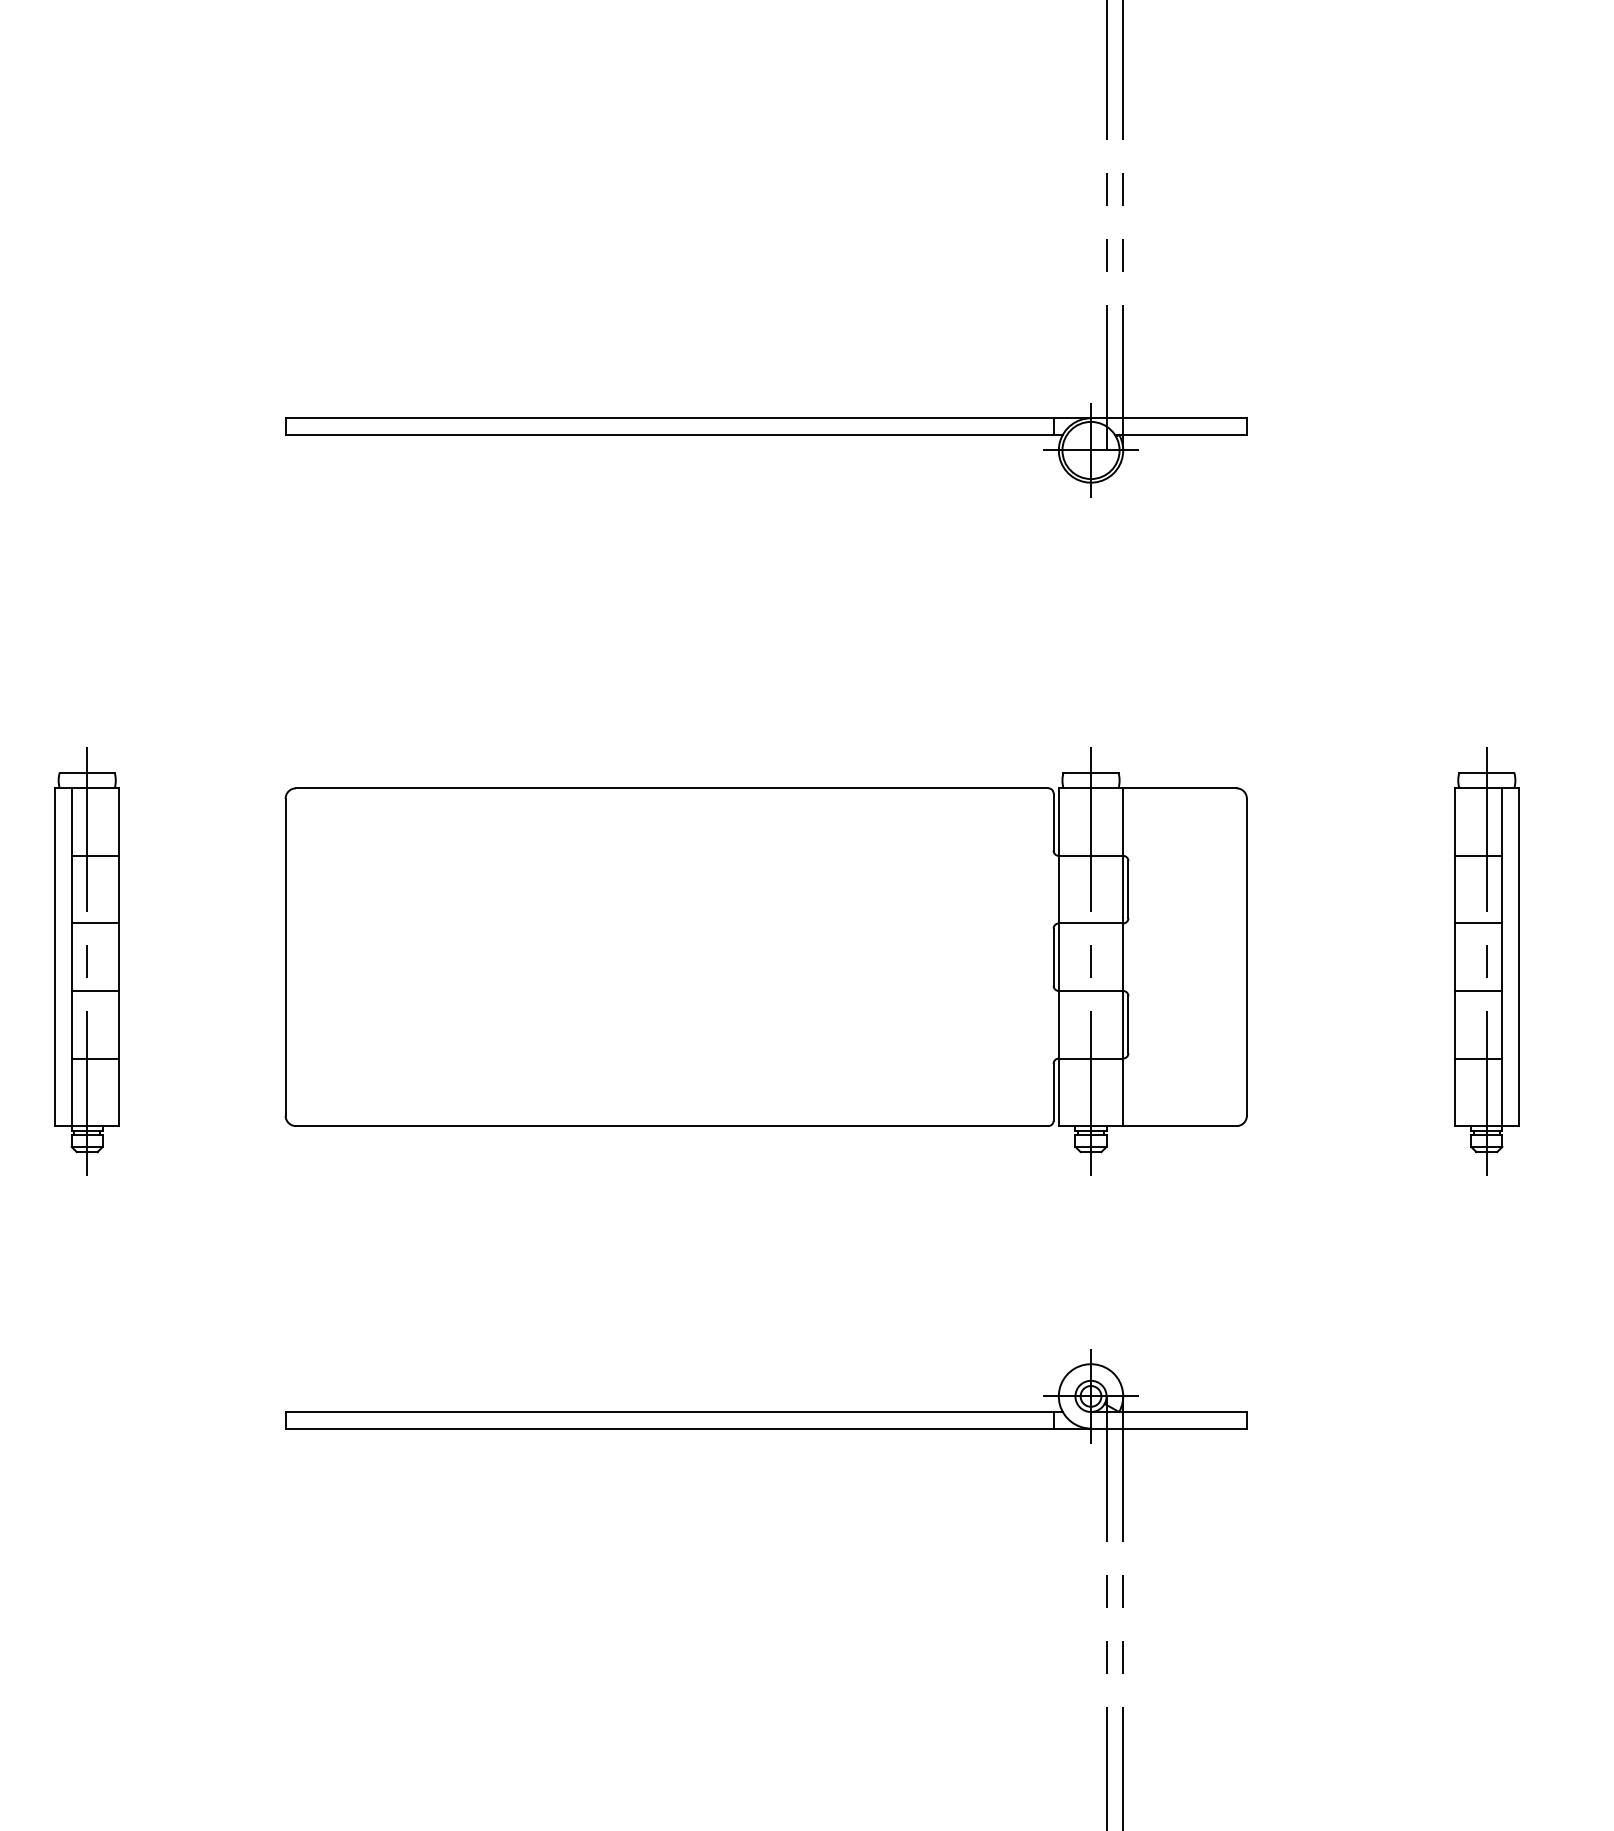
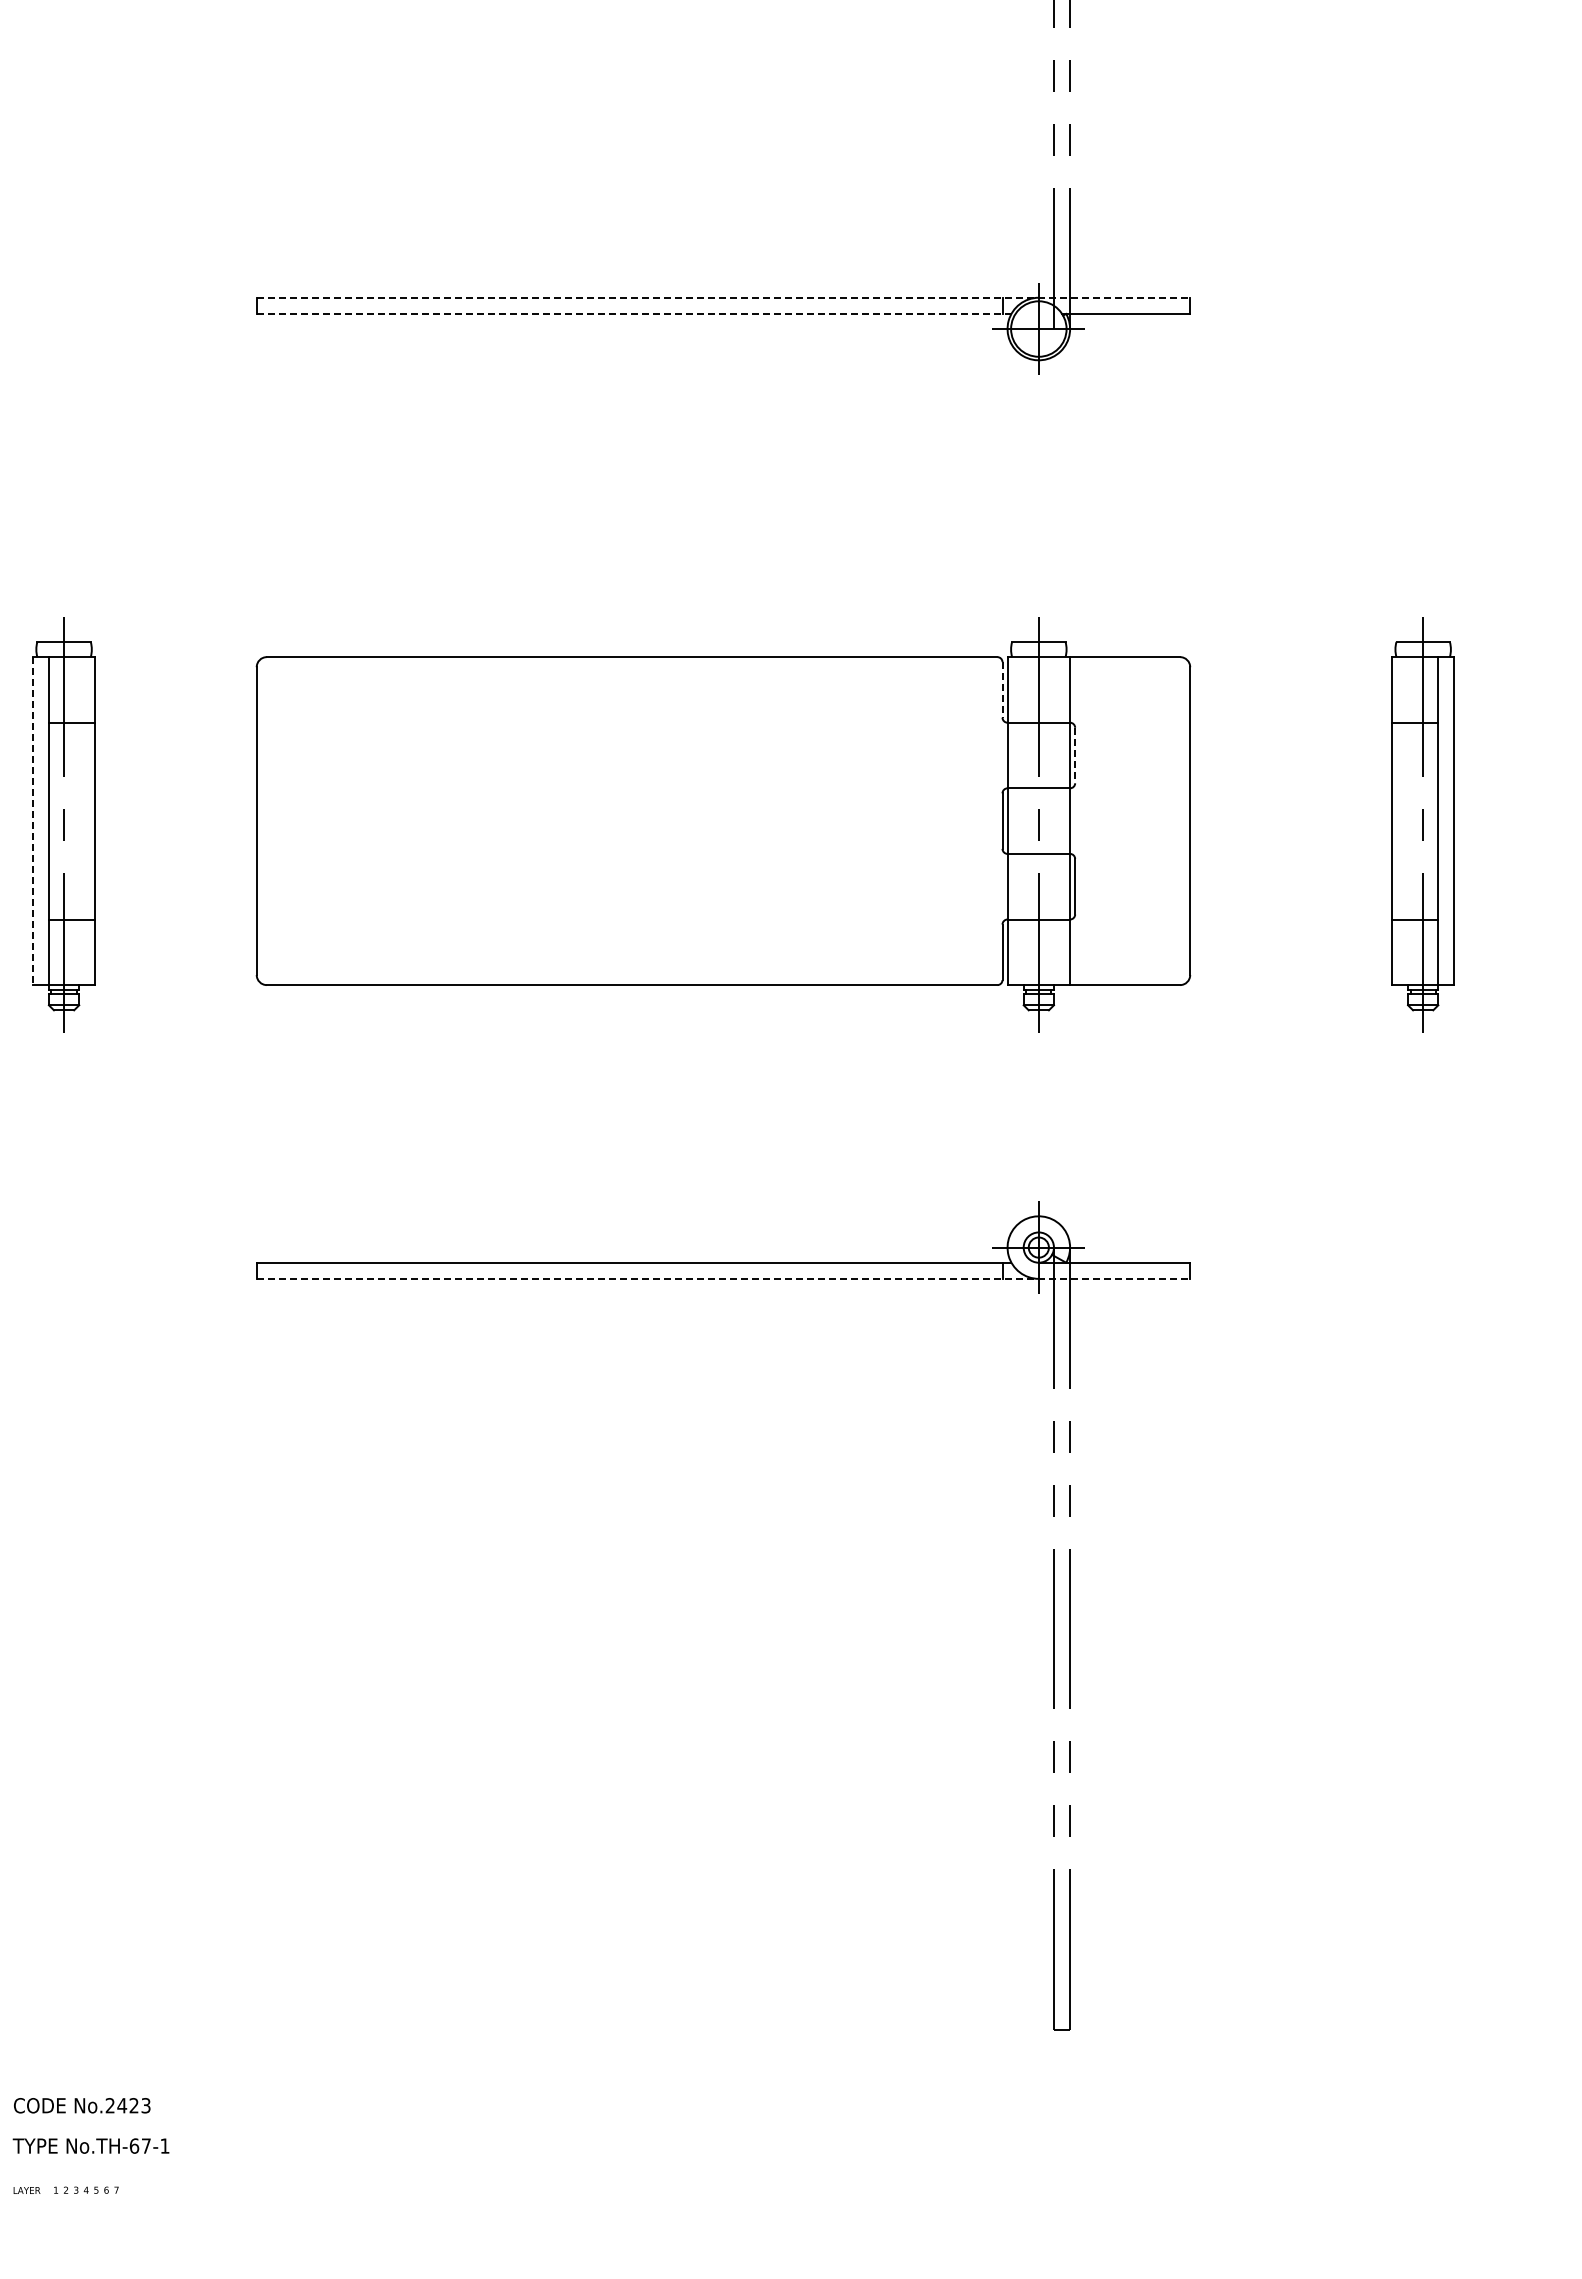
line: (766, 417) -> (723, 297), solid -> dashed
line: (674, 434) -> (634, 313), solid -> dashed
line: (1053, 821) -> (1002, 689), solid -> dashed
line: (1128, 889) -> (1075, 755), solid -> dashed
line: (94, 923) -> (71, 788), removed
line: (1477, 923) -> (1414, 788), removed
line: (54, 957) -> (32, 821), solid -> dashed
line: (94, 990) -> (71, 853), removed
line: (1477, 990) -> (1414, 853), removed
line: (766, 1428) -> (723, 1278), solid -> dashed

